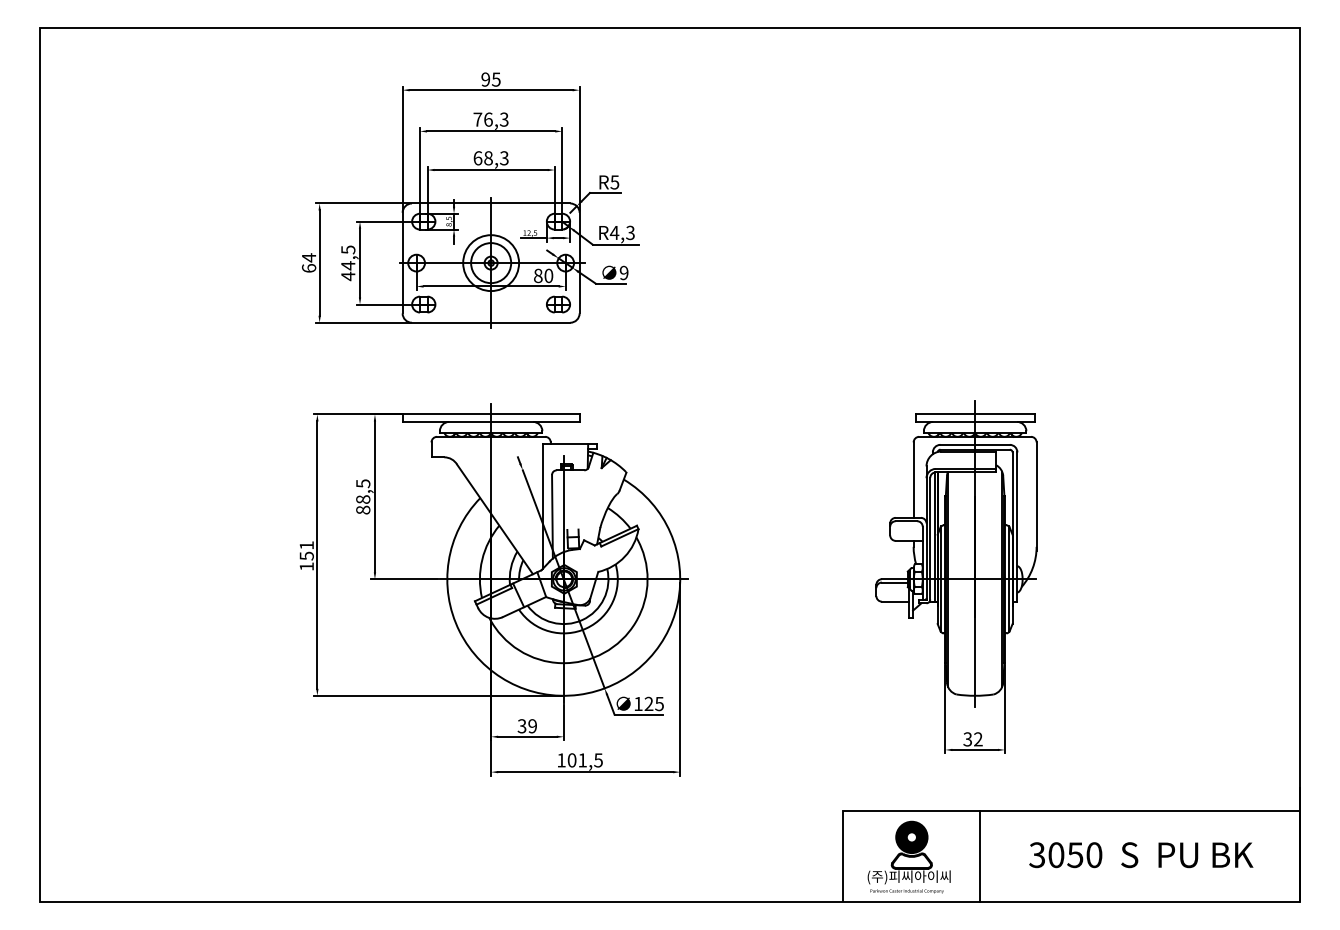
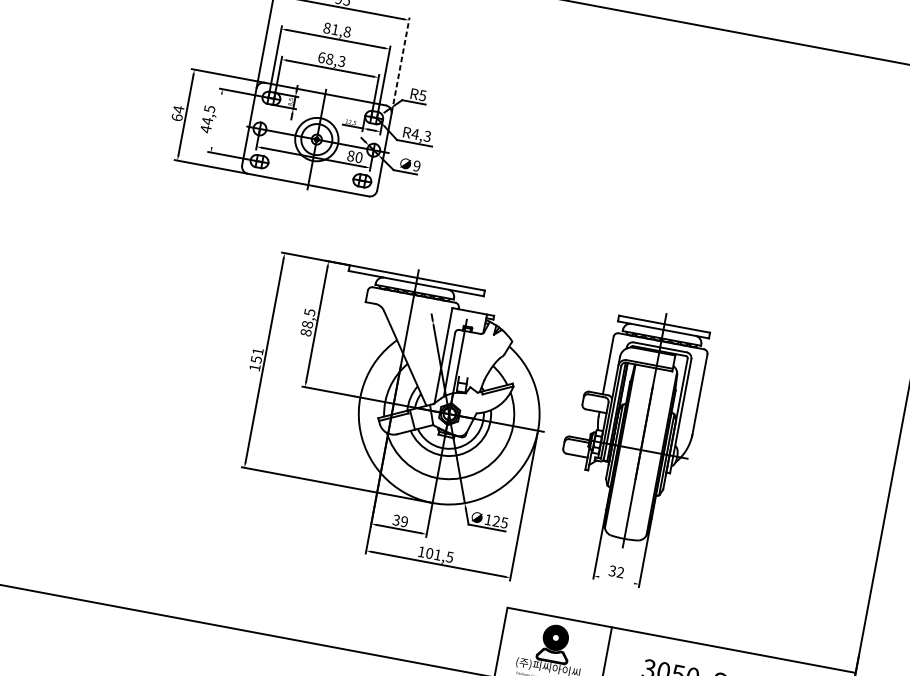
text: (490, 119) -> (336, 29), 76,3 -> 81,8
line: (579, 148) -> (400, 64), solid -> dashed
line: (360, 262) -> (217, 120), removed
part: (493, 589) -> (394, 411), moved
line: (974, 749) -> (616, 579), removed

